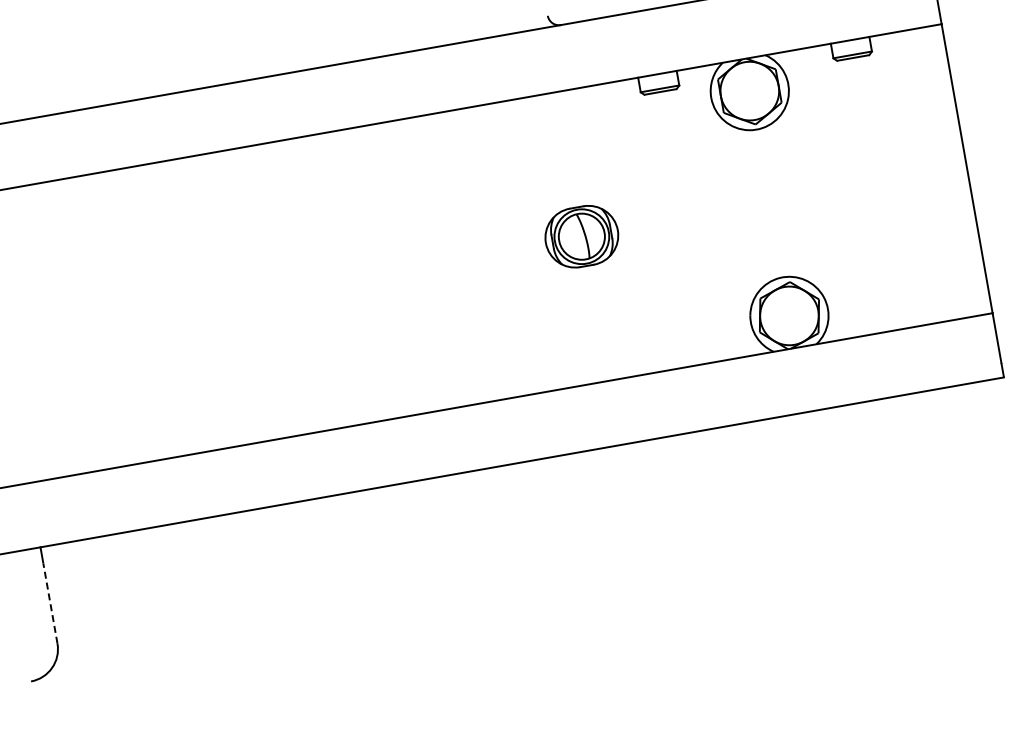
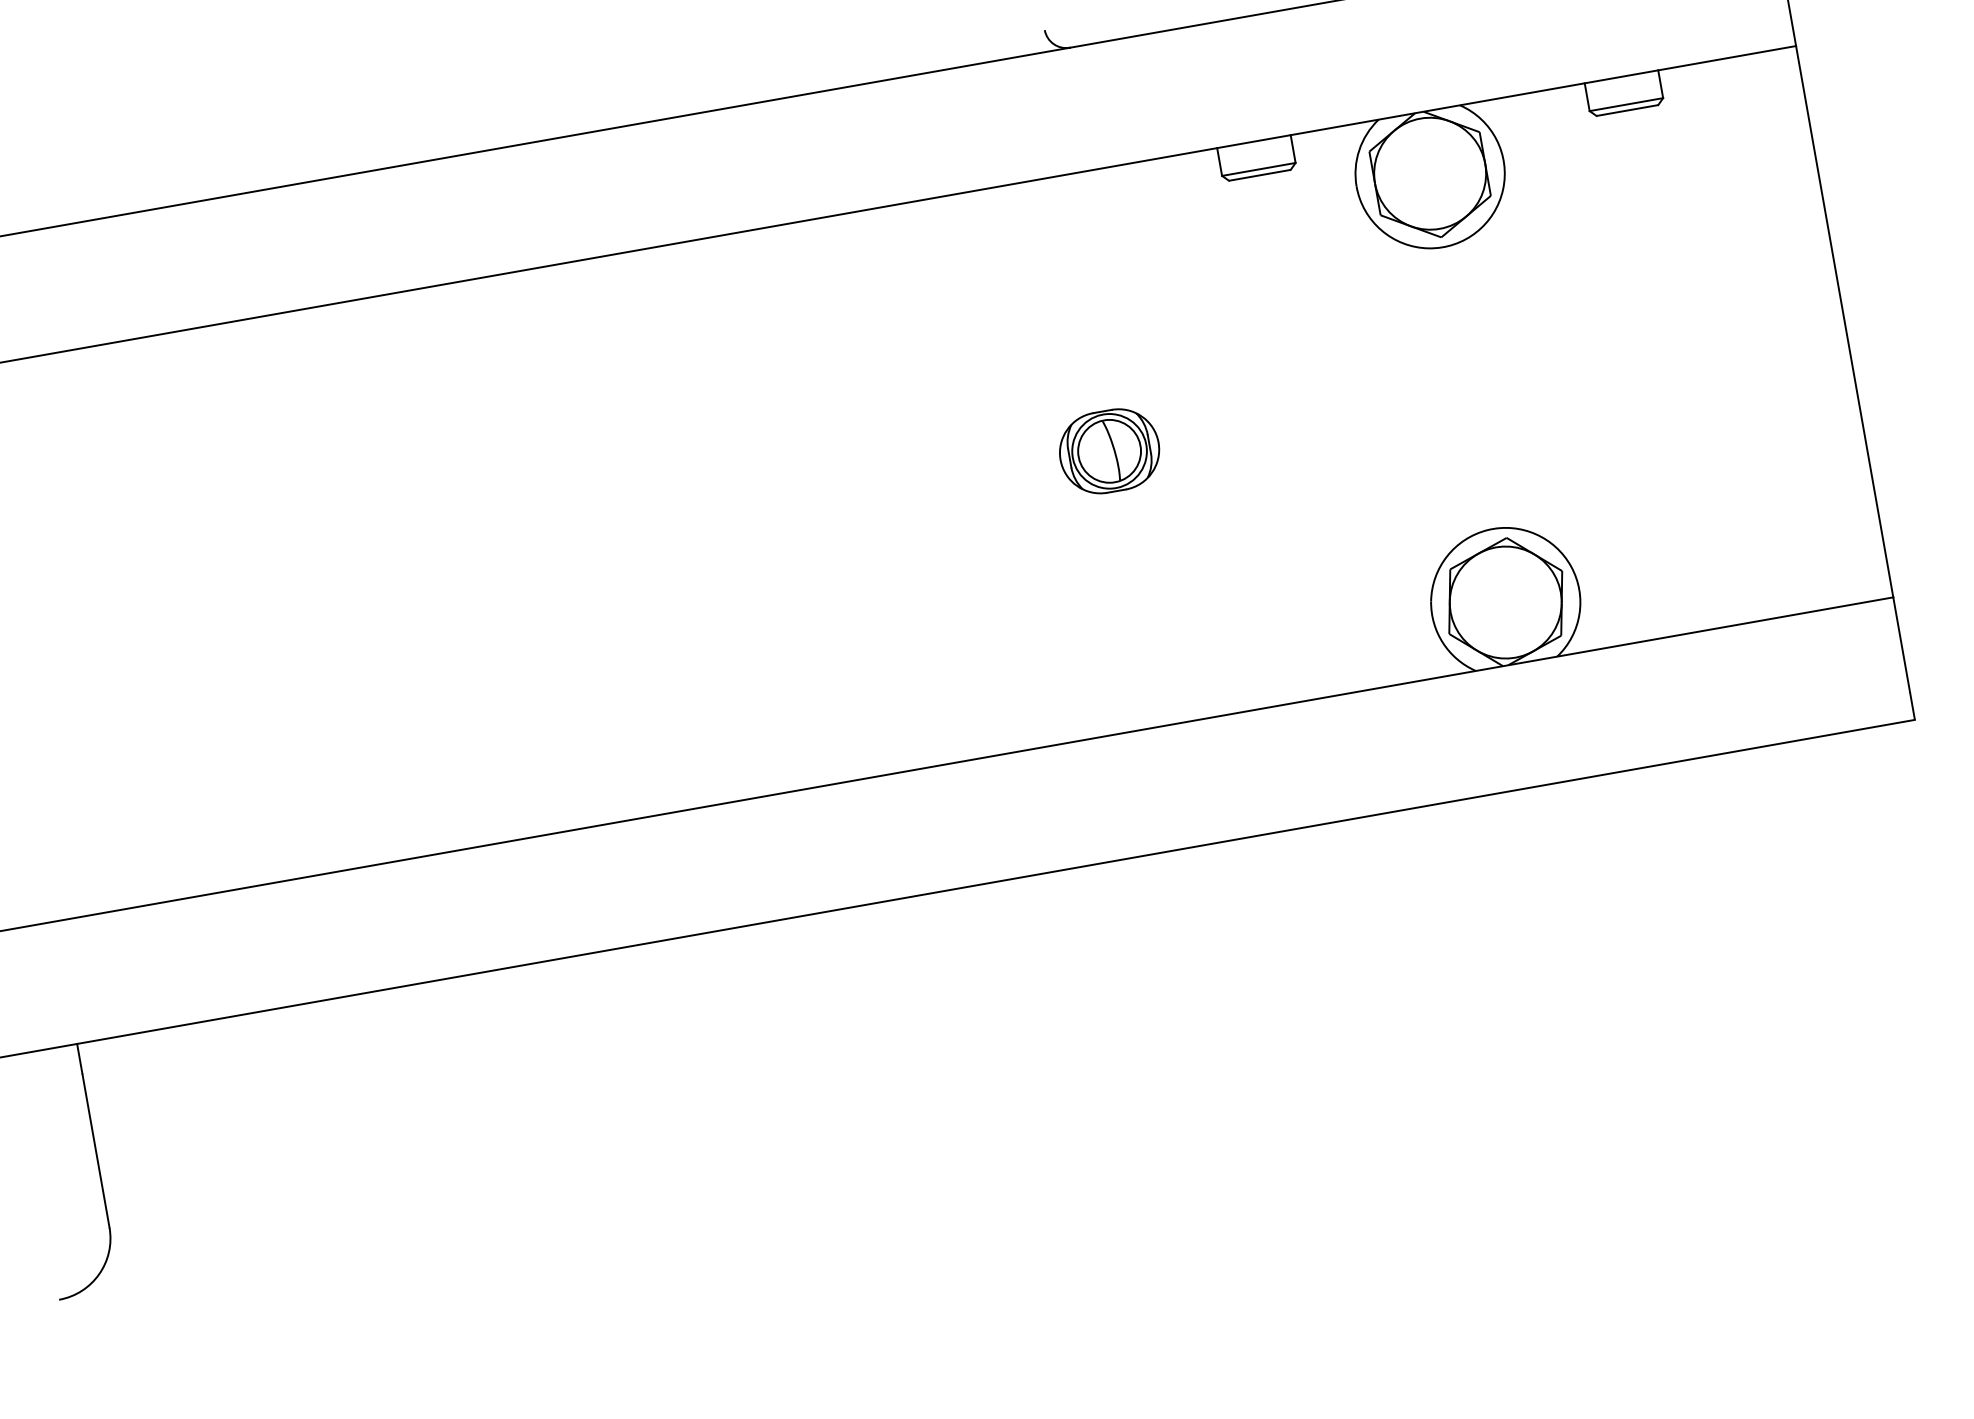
part: (581, 236) -> (1109, 451), size x0.71
line: (50, 603) -> (96, 1151), dashed -> solid

